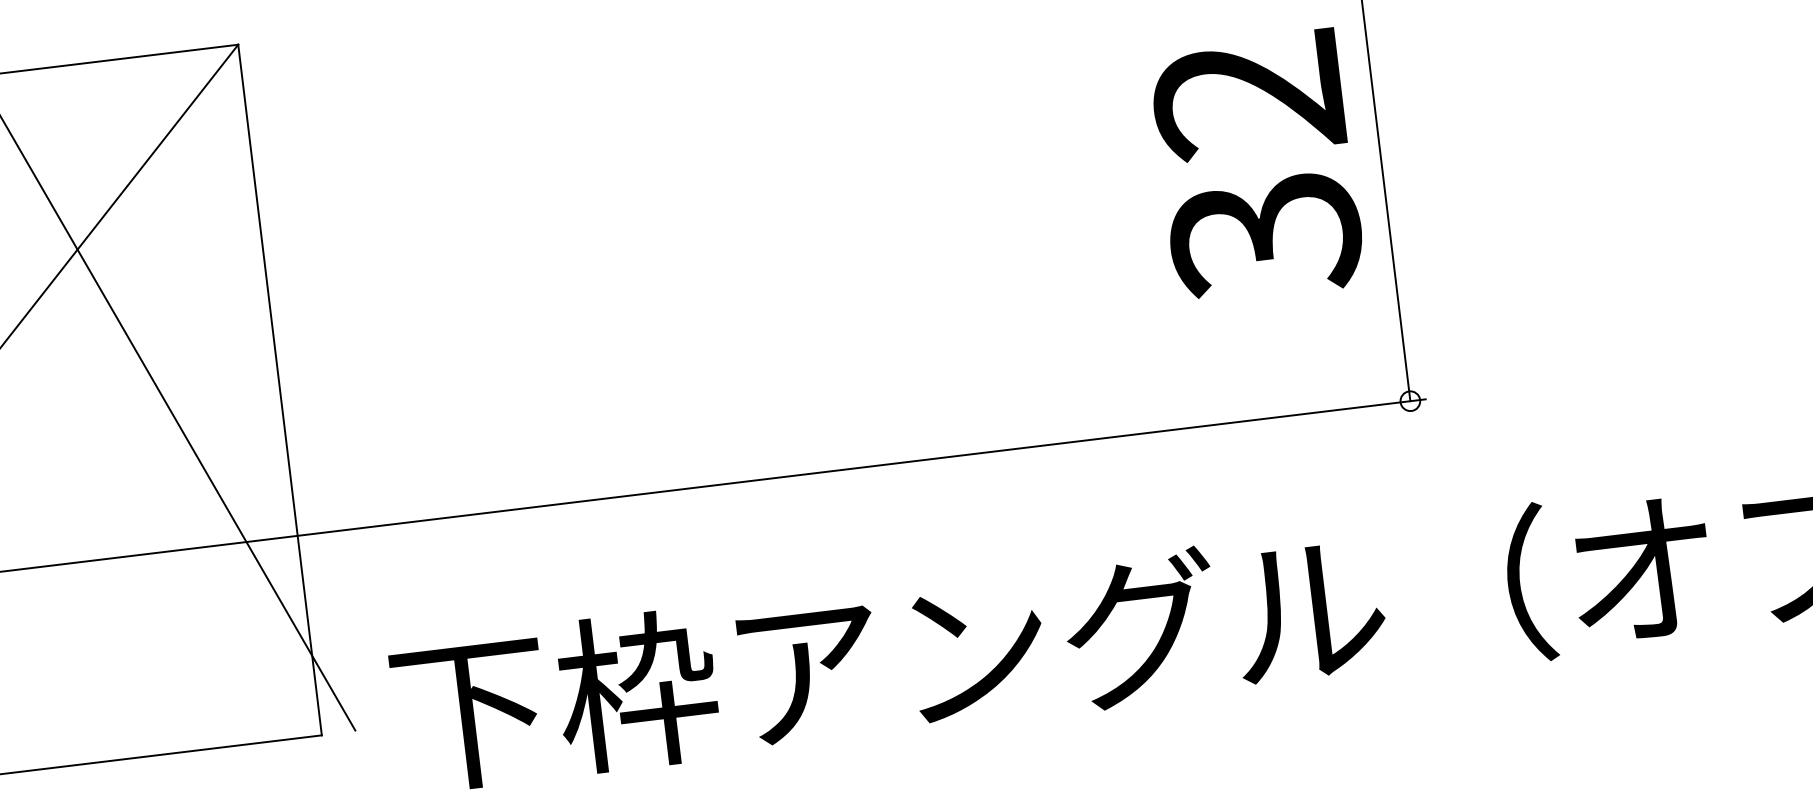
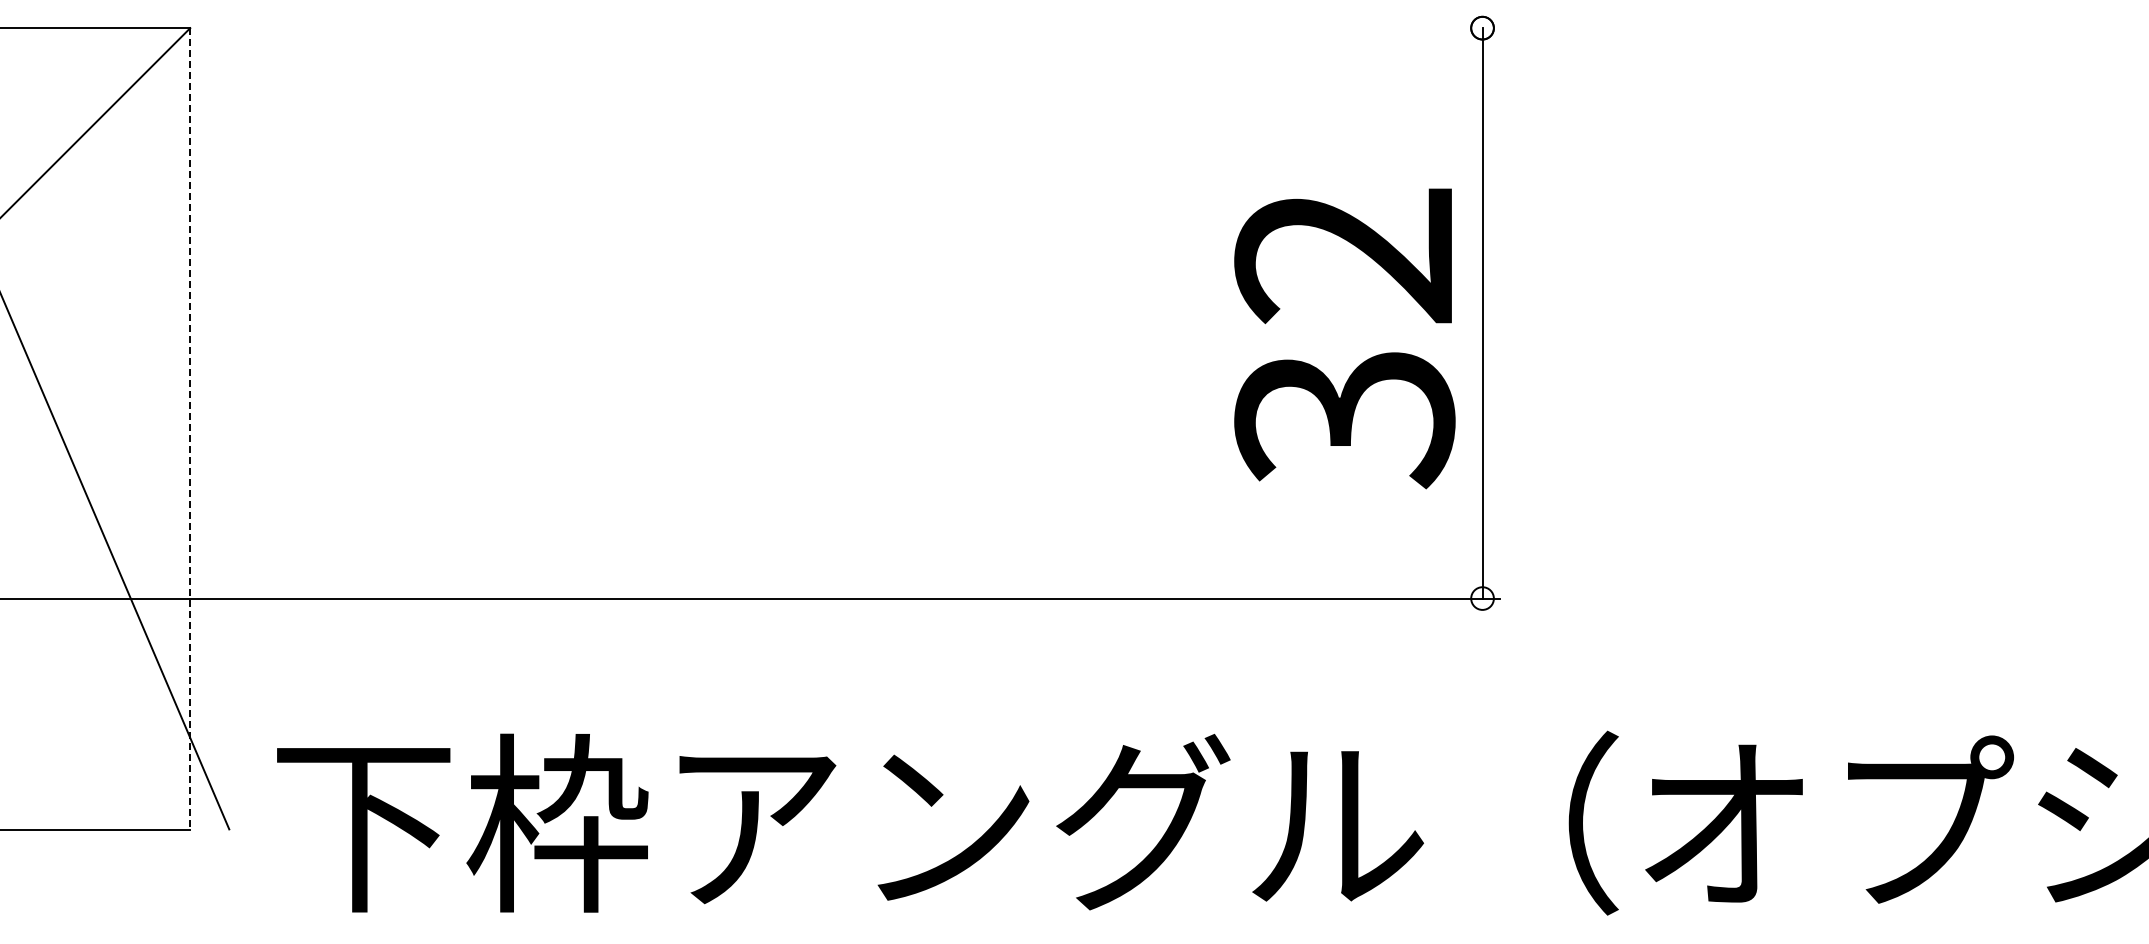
text: (1257, 167) -> (1344, 338), moved
line: (280, 390) -> (190, 429), solid -> dashed

